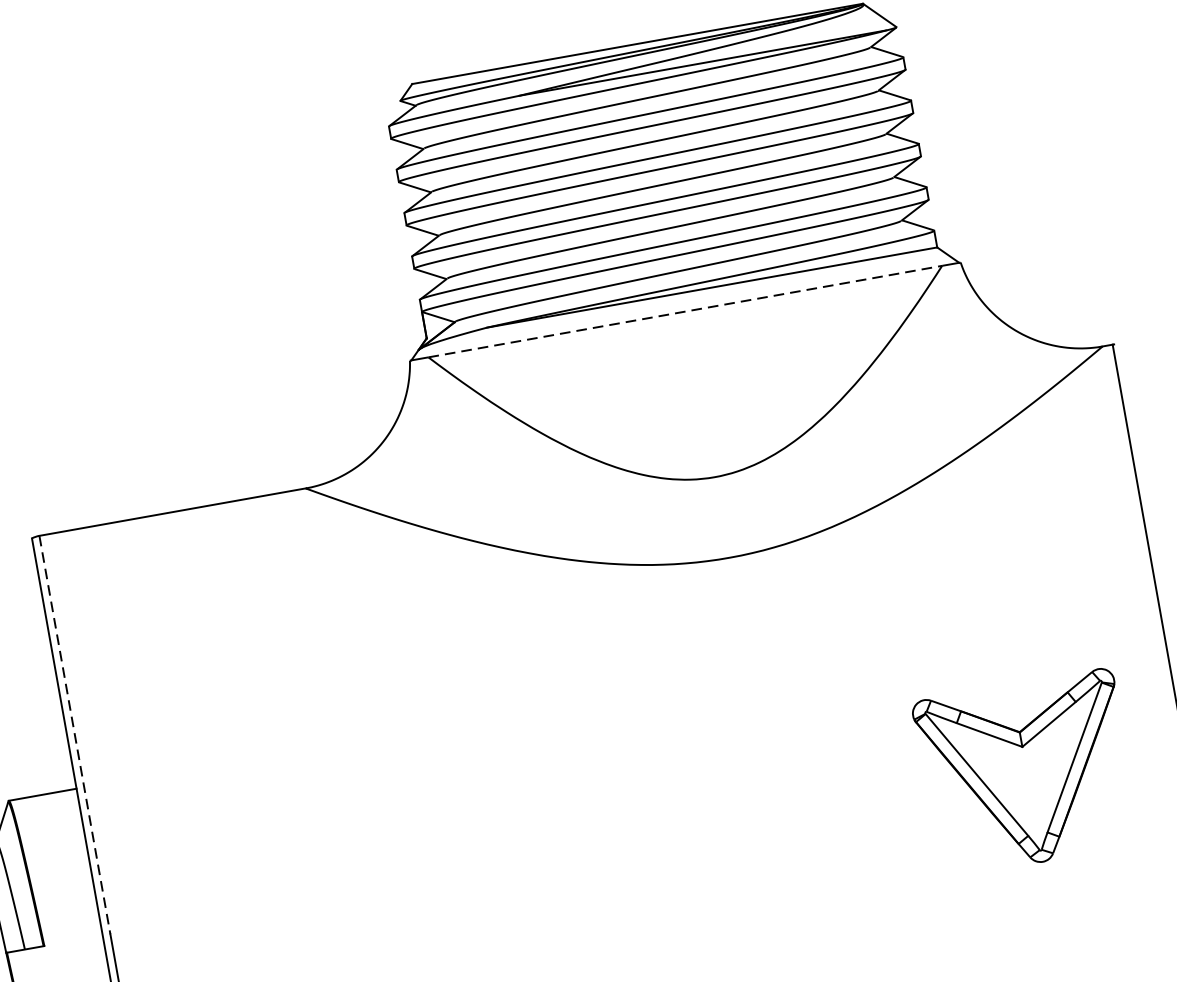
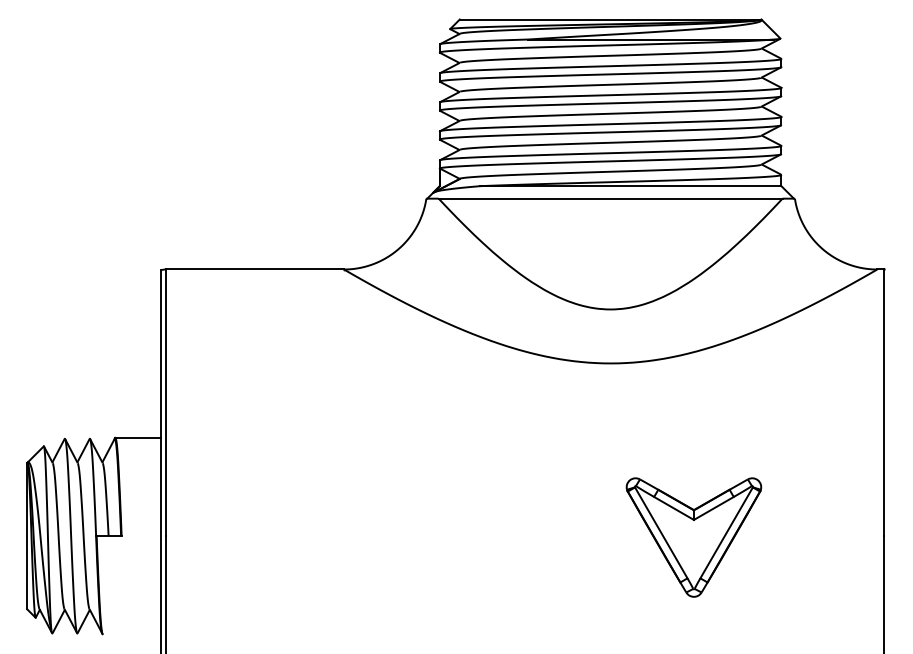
line: (685, 311) -> (610, 198), dashed -> solid
line: (74, 736) -> (165, 403), dashed -> solid
part: (1026, 773) -> (693, 537), moved

